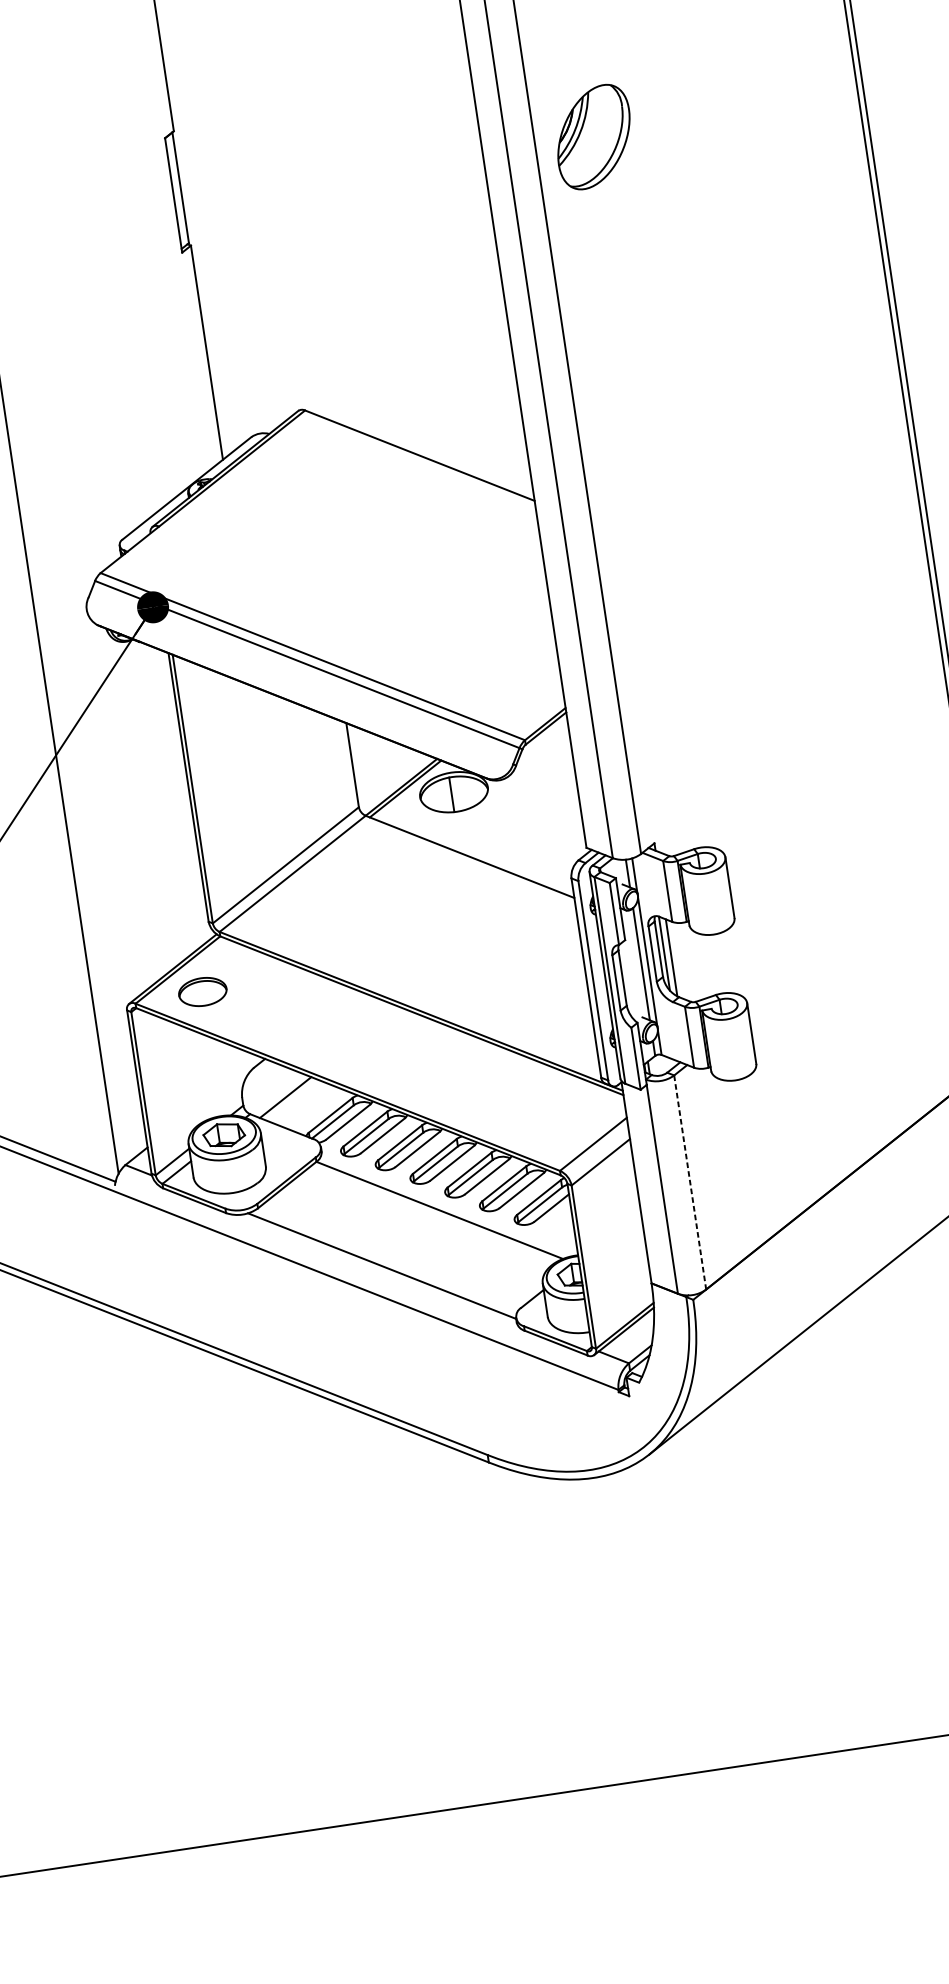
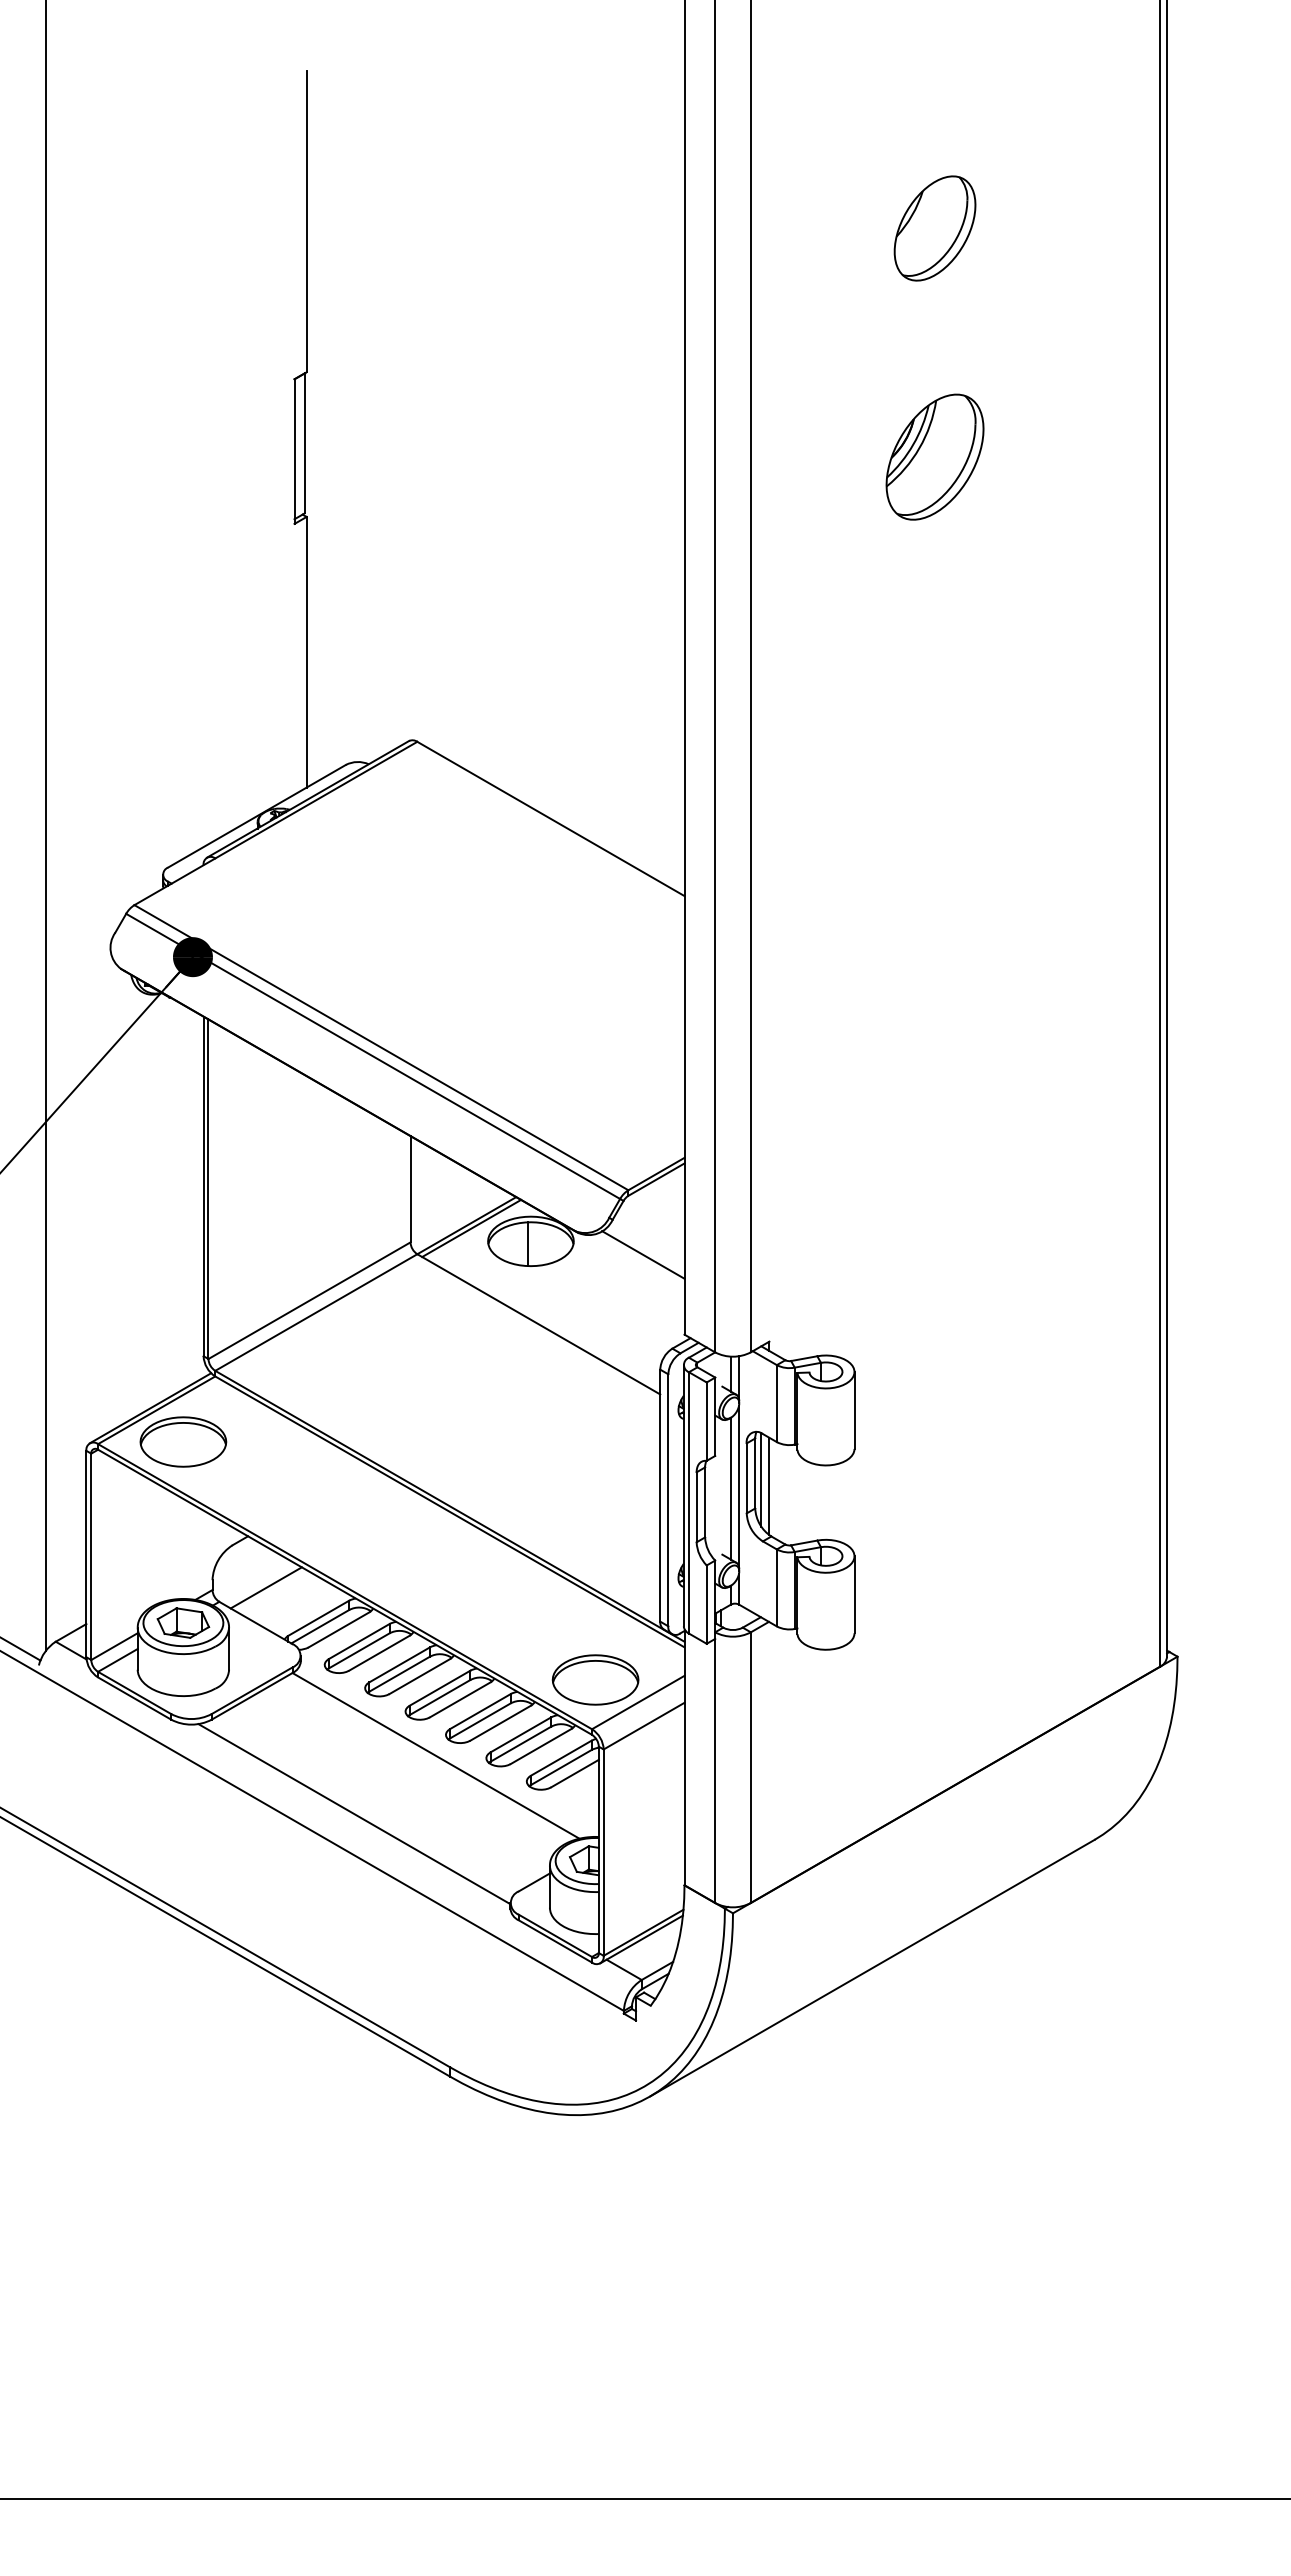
part: (593, 136) -> (934, 456), moved
line: (544, 789) -> (643, 1254), added
part: (202, 991) -> (183, 1441), size x1.43
part: (556, 1131) -> (595, 1679), added
line: (690, 1183) -> (750, 1768), dashed -> solid

